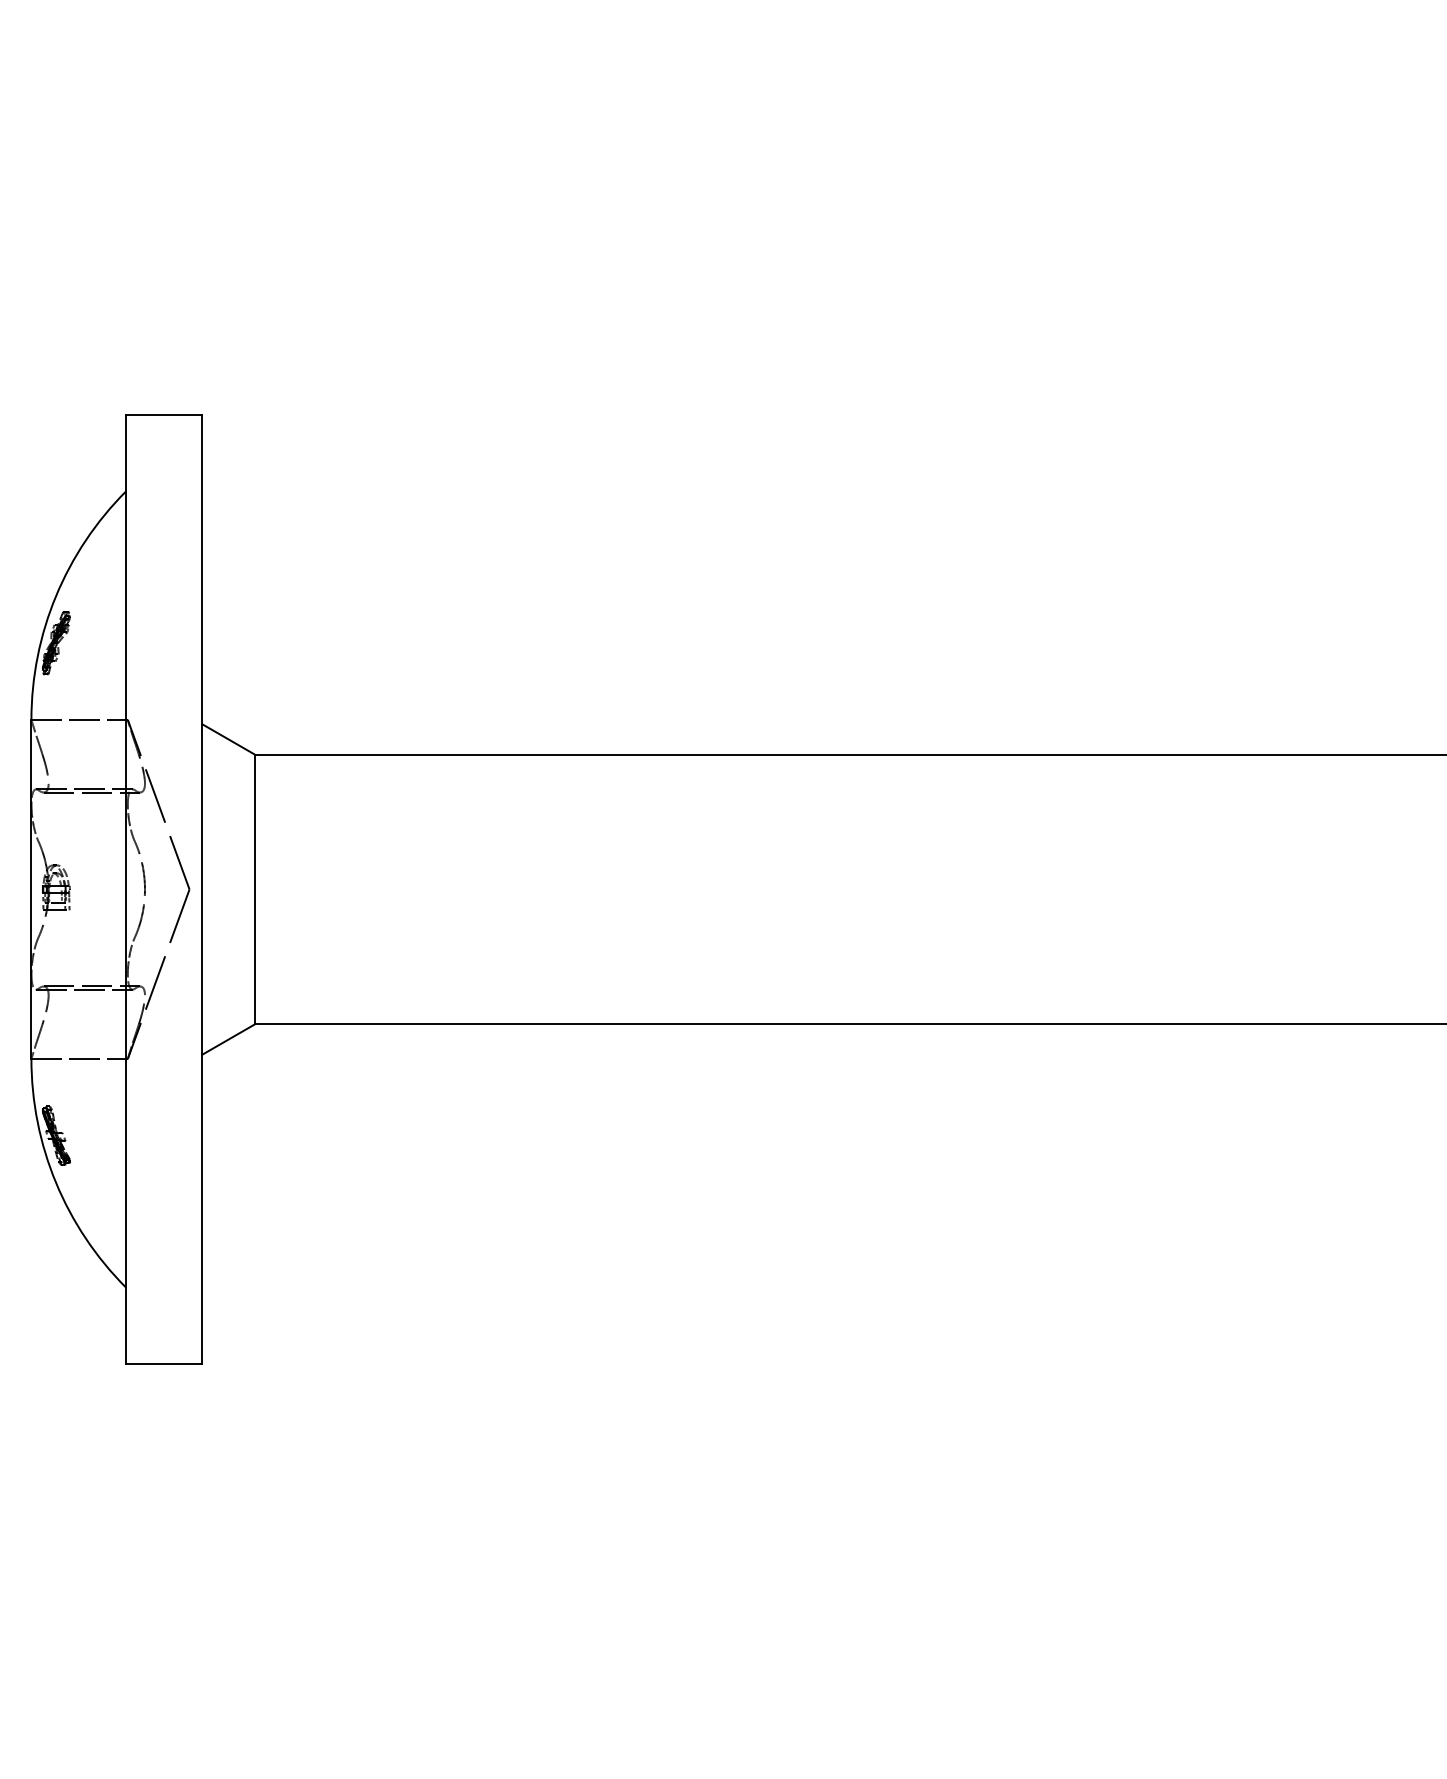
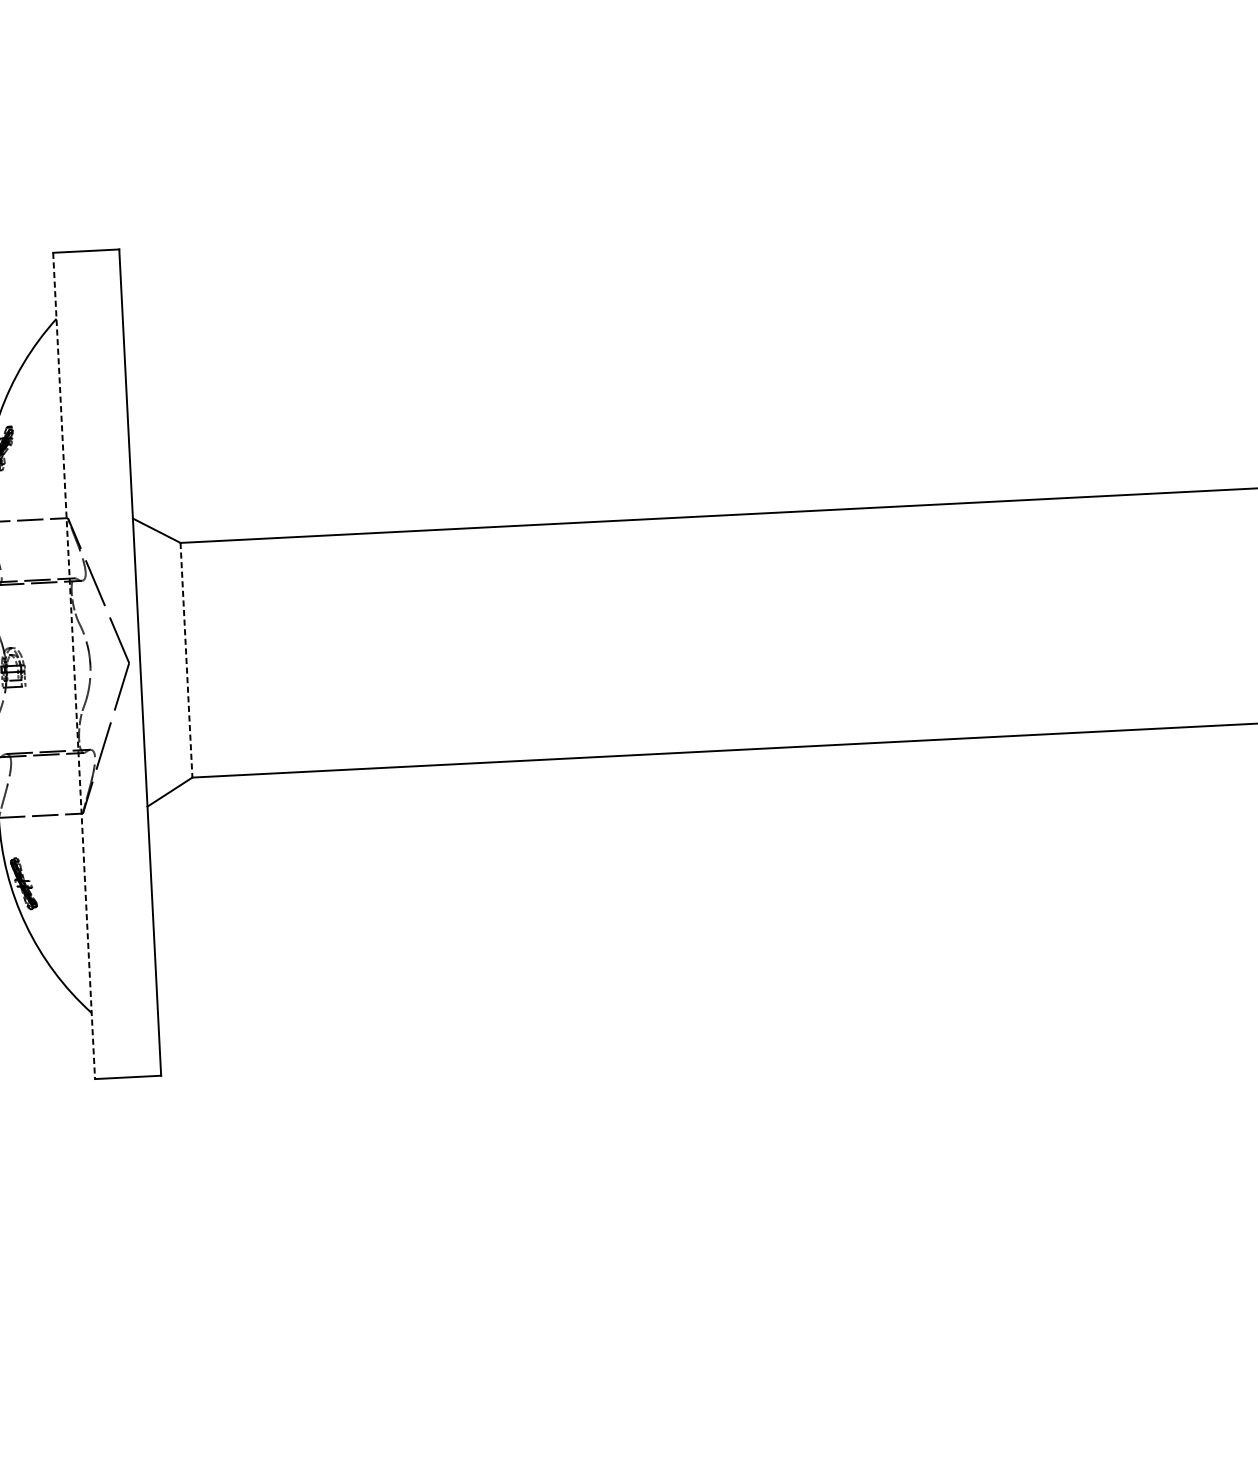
line: (126, 889) -> (74, 665), solid -> dashed
line: (255, 889) -> (186, 660), solid -> dashed

